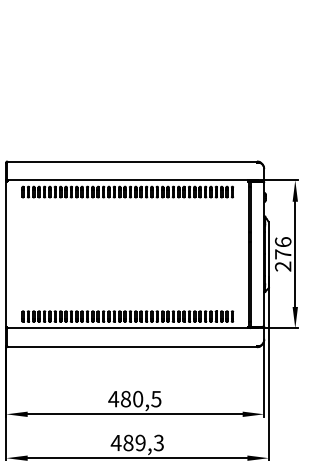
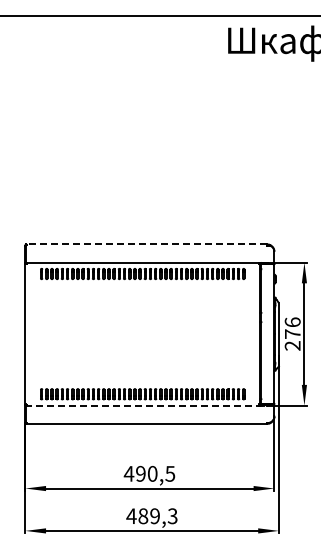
line: (131, 161) -> (146, 244), solid -> dashed
line: (134, 328) -> (149, 405), solid -> dashed
text: (125, 398) -> (140, 473), 480,5 -> 490,5

